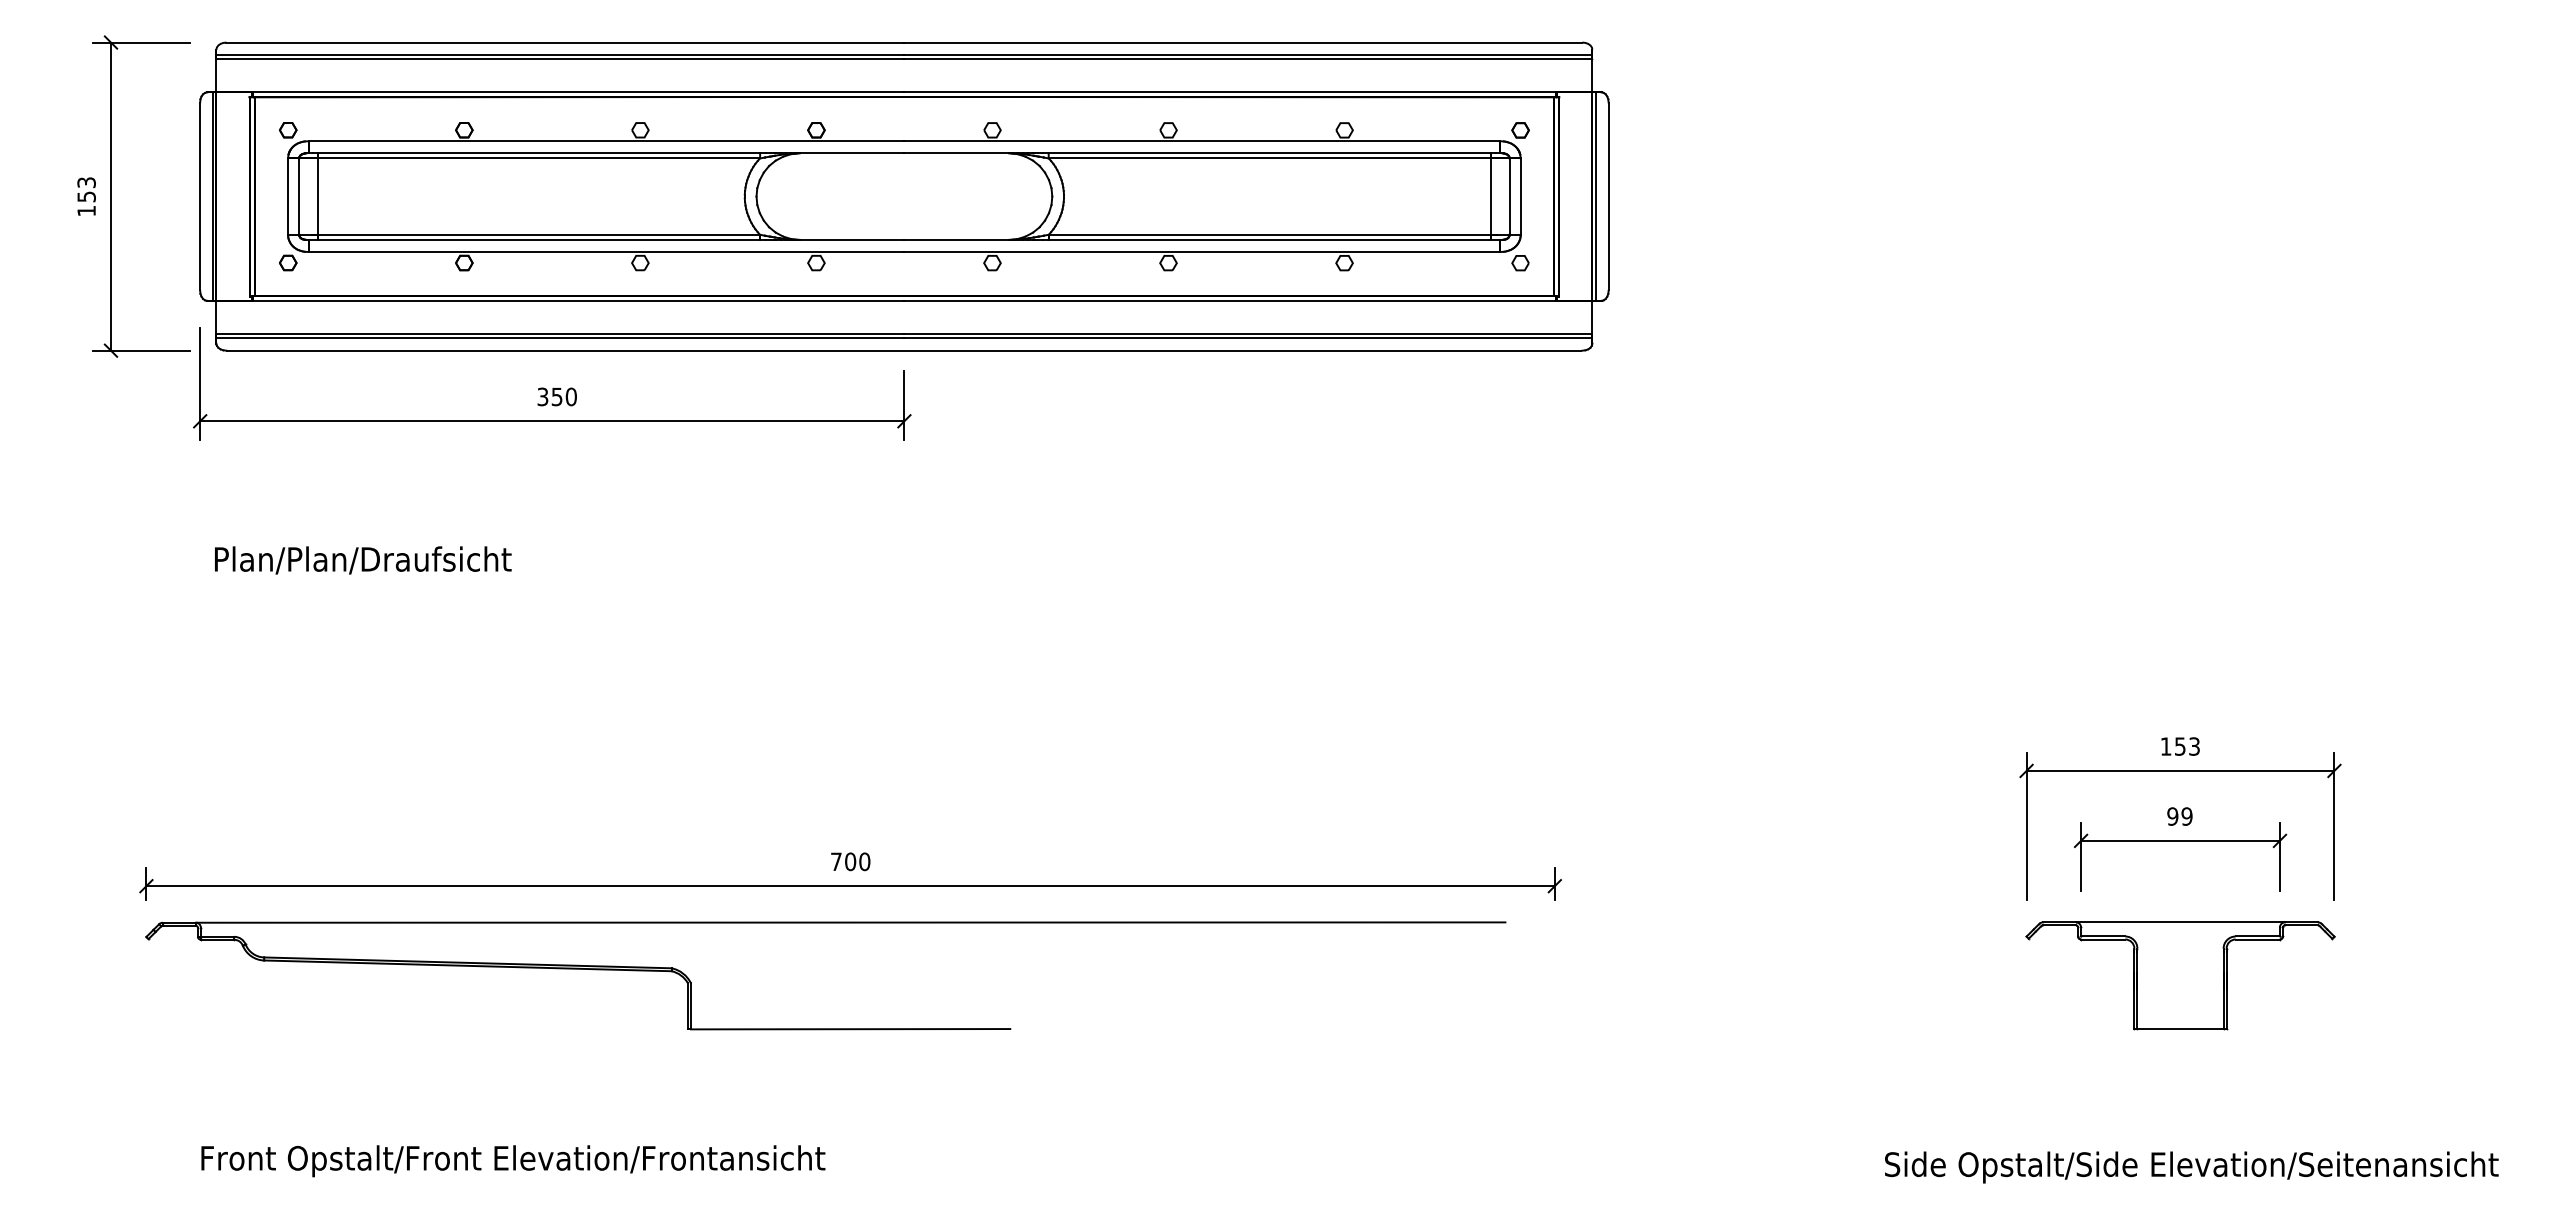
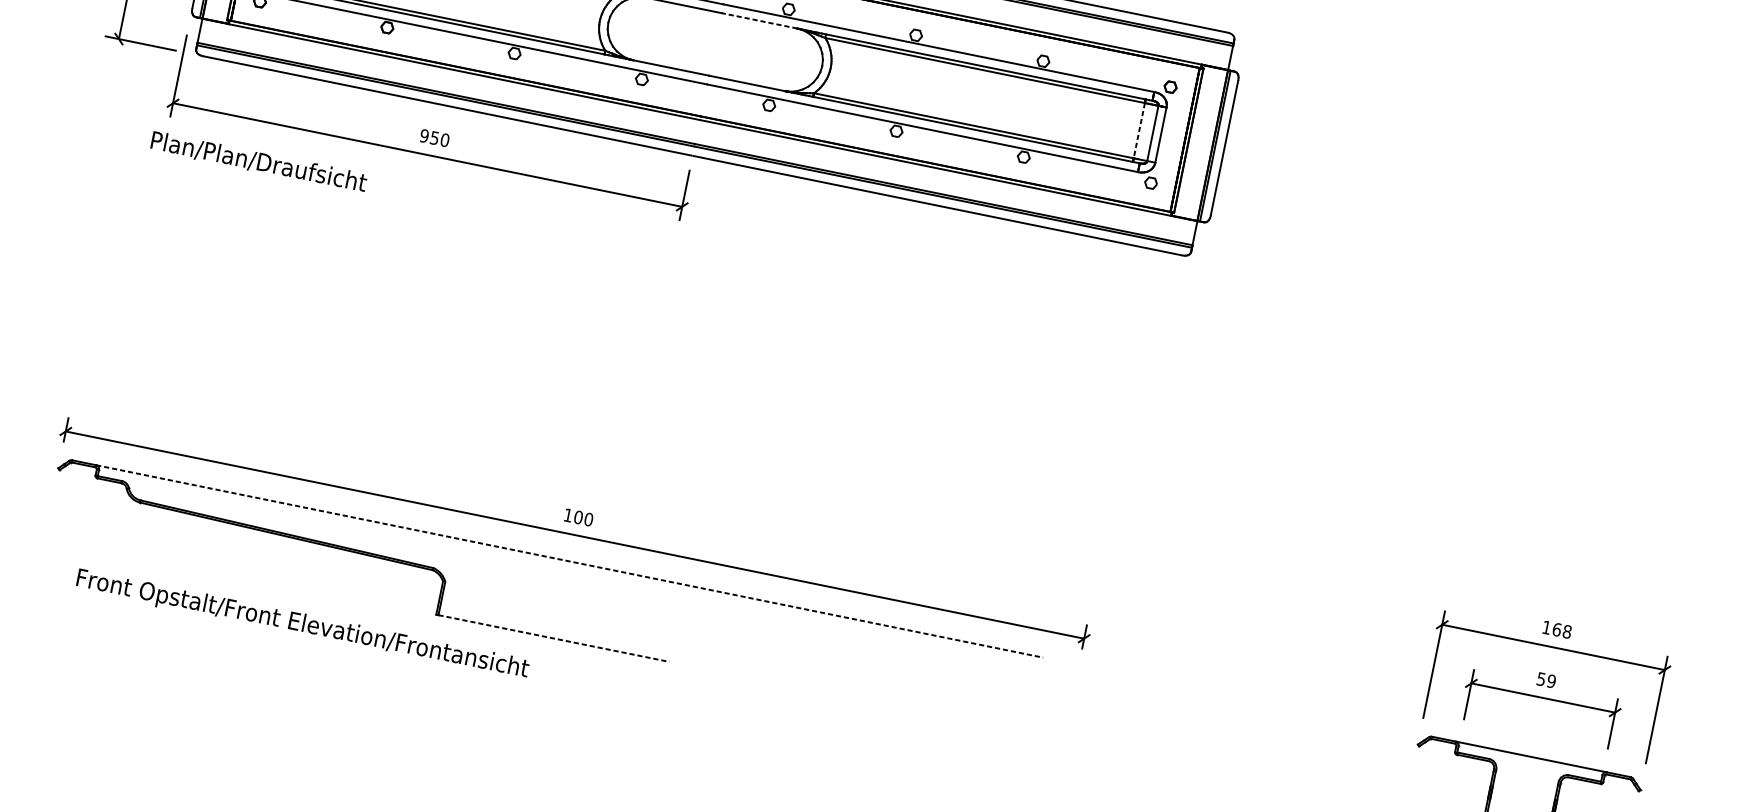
line: (956, 153) -> (759, 20), solid -> dashed
line: (1490, 197) -> (1138, 131), solid -> dashed
text: (542, 396) -> (424, 135), 350 -> 950
text: (363, 560) -> (259, 162), moved
text: (2187, 746) -> (1562, 630), 153 -> 168
text: (2172, 816) -> (1541, 679), 99 -> 59
text: (836, 861) -> (568, 515), 700 -> 100
line: (850, 922) -> (569, 561), solid -> dashed
line: (850, 1029) -> (553, 638), solid -> dashed
text: (513, 1161) -> (302, 625), moved

